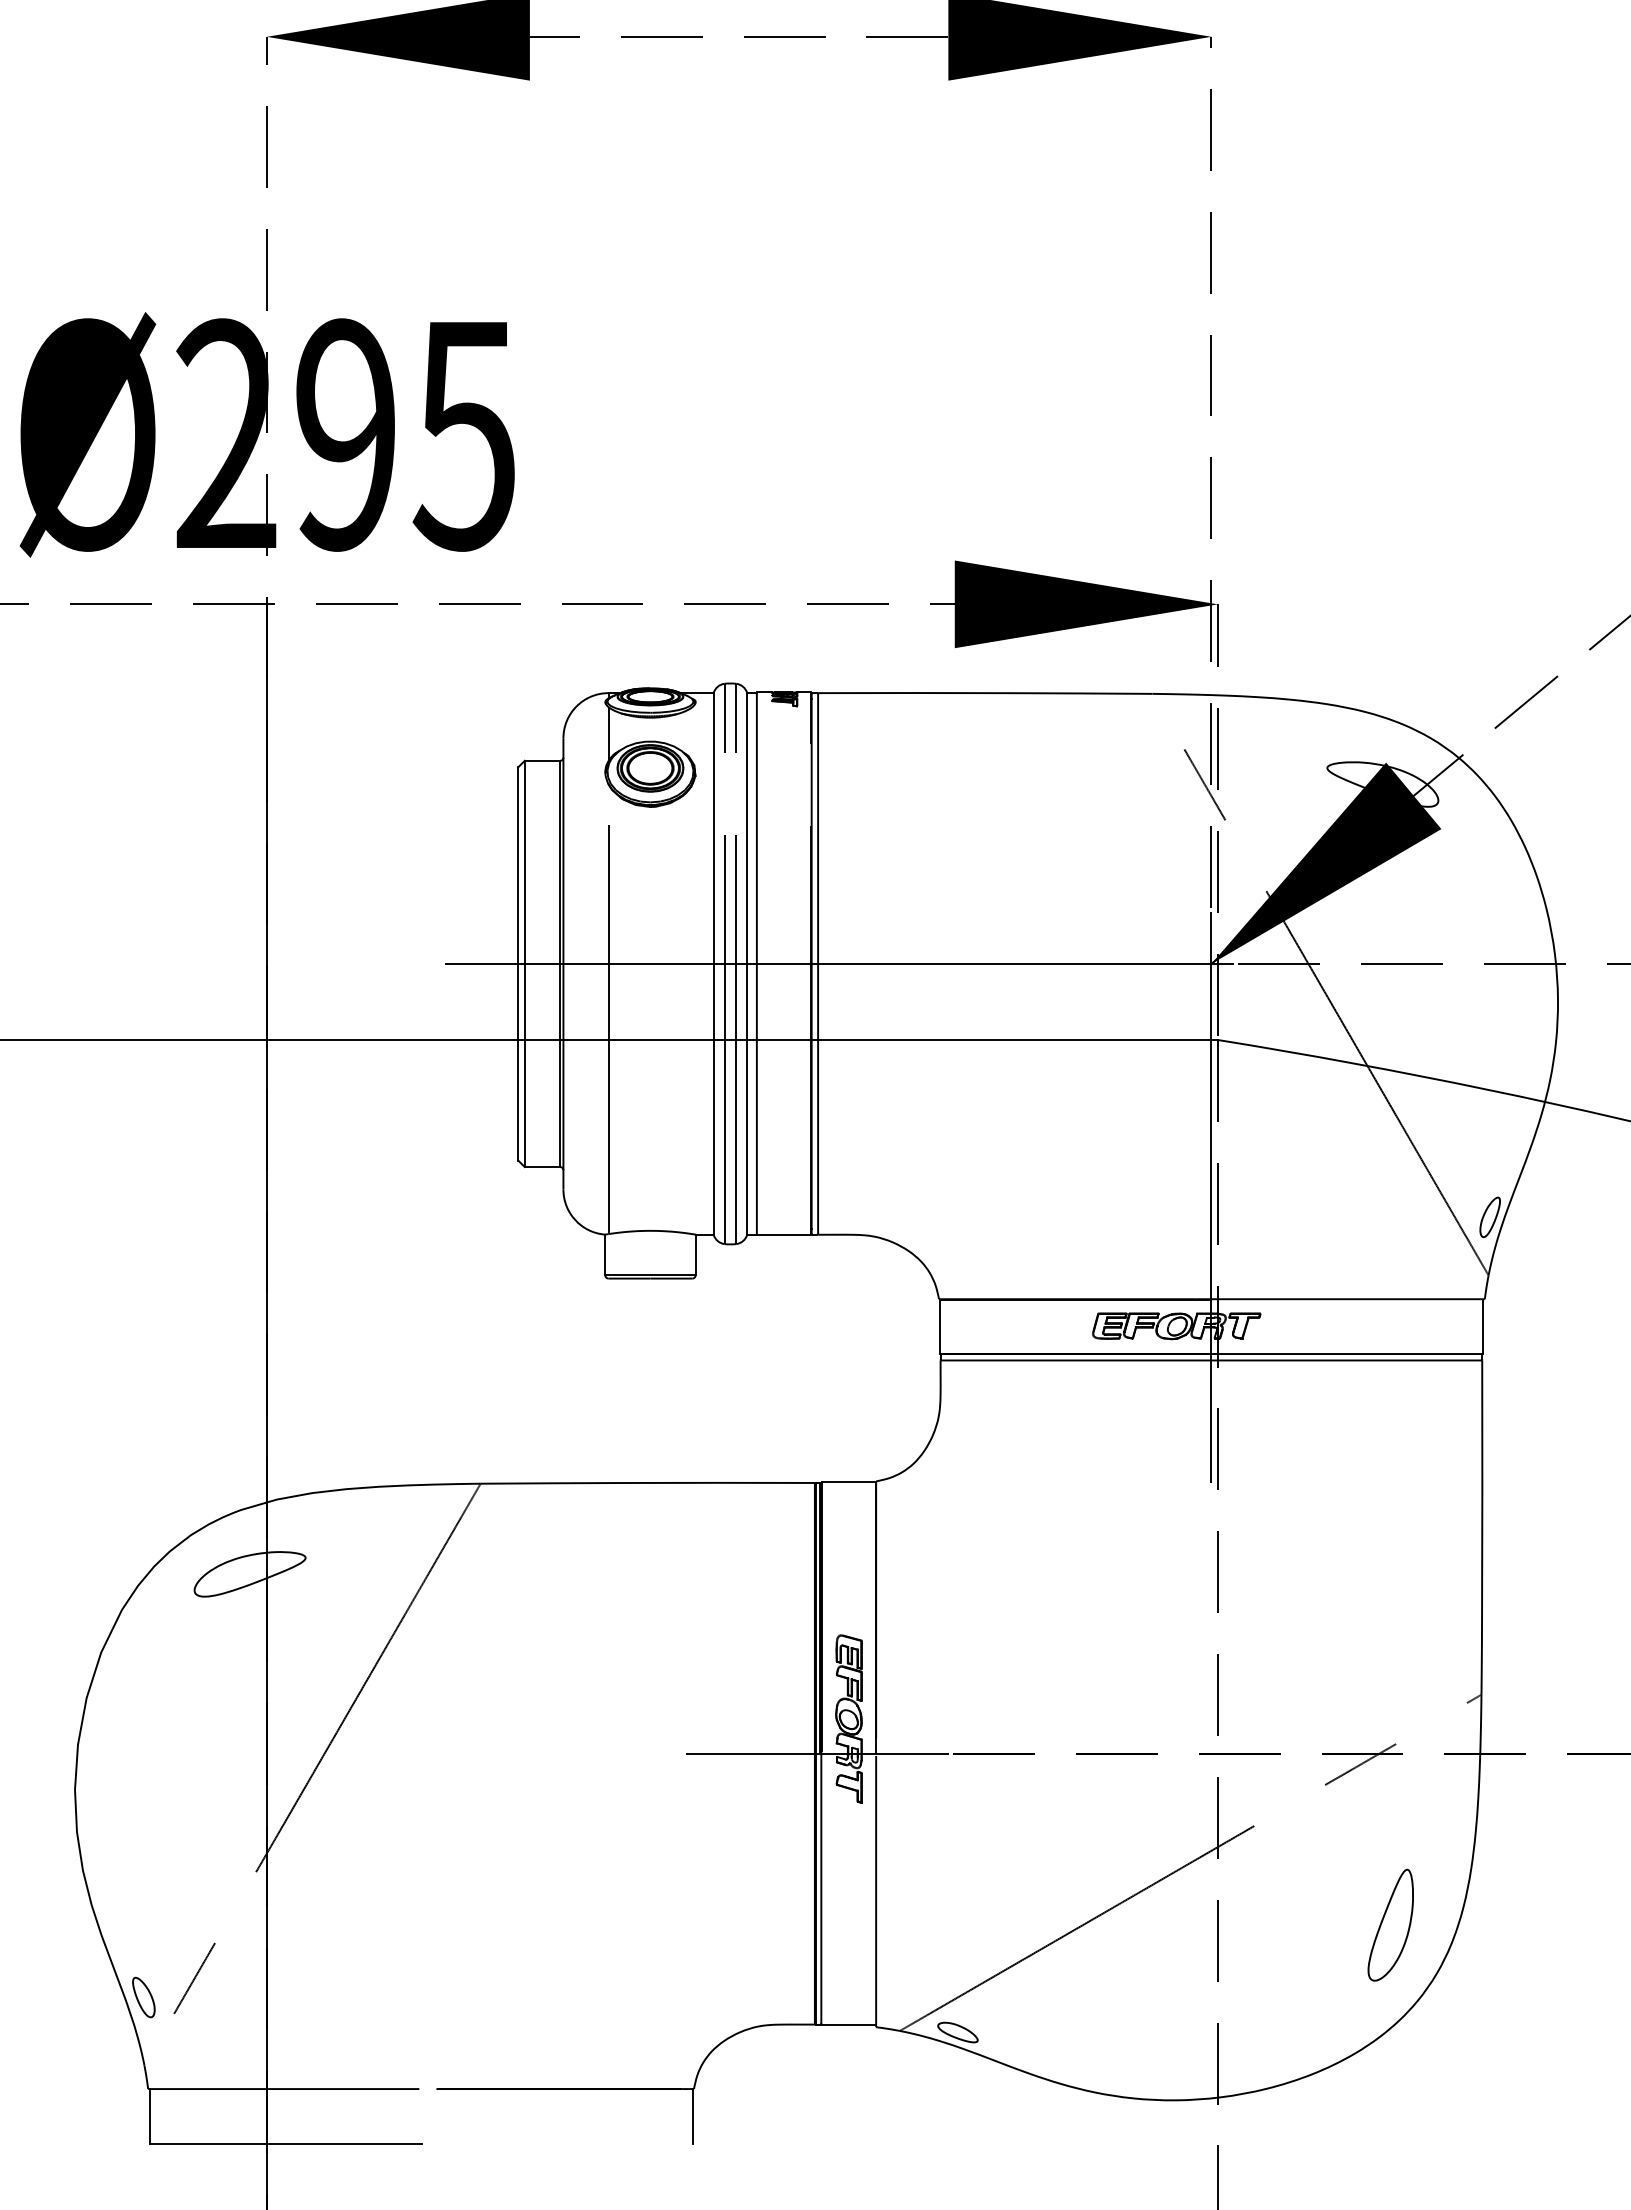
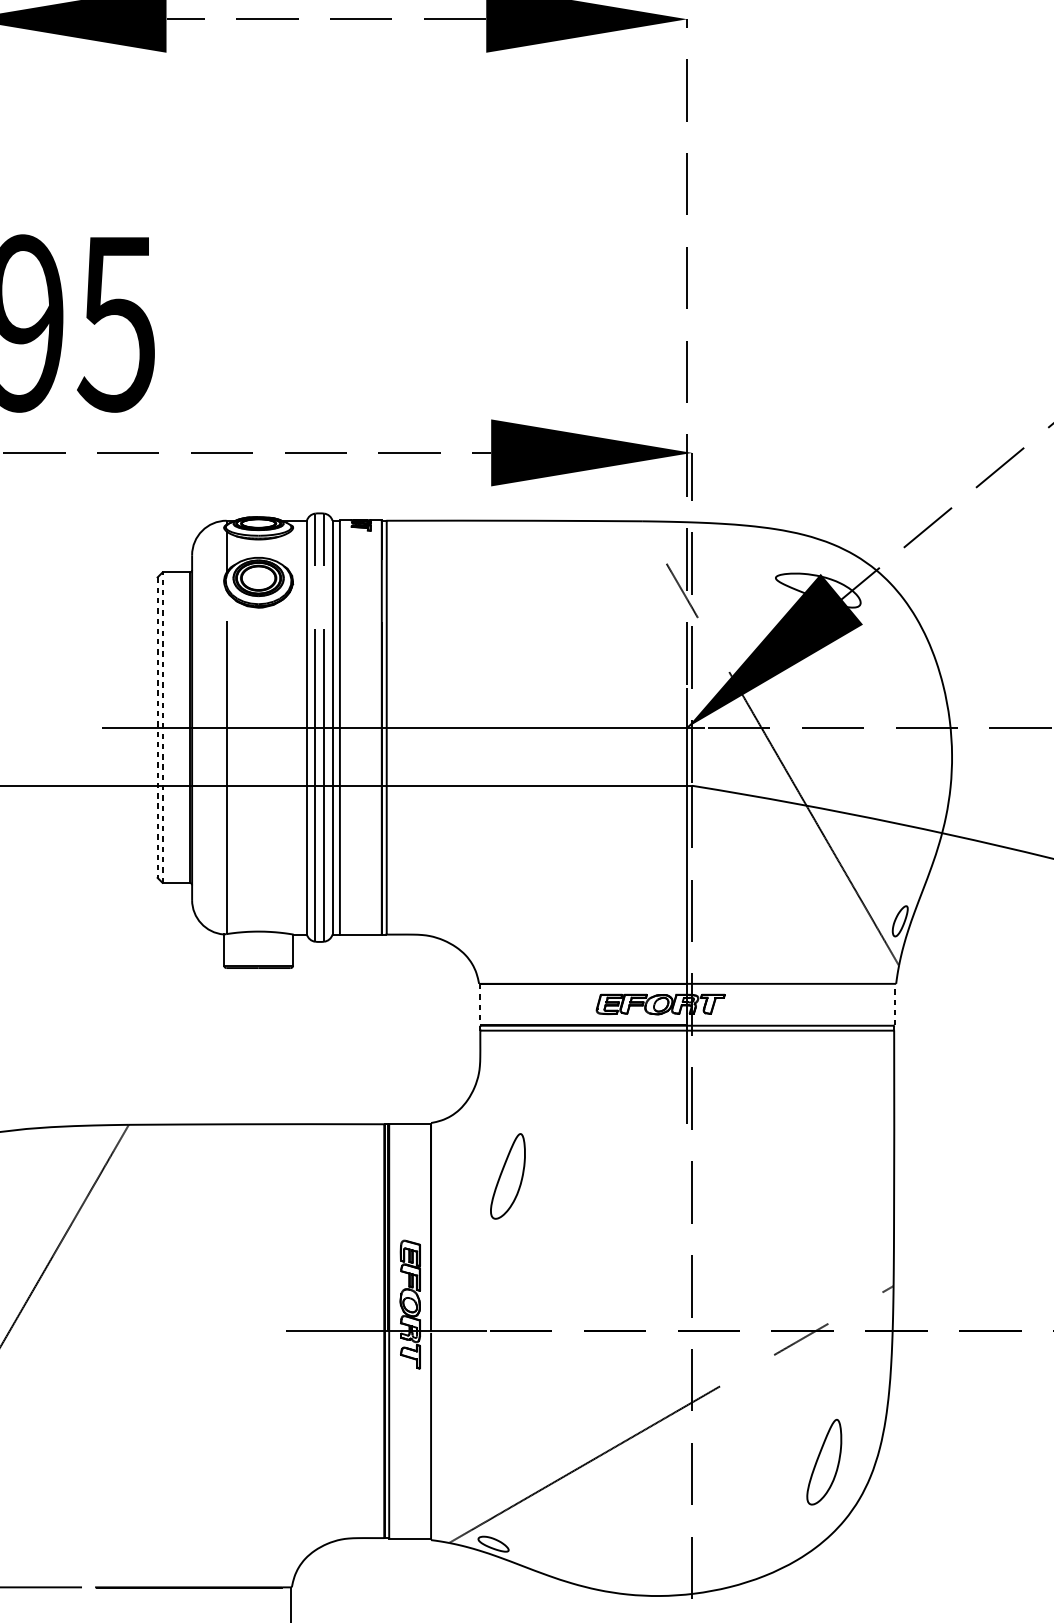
line: (518, 963) -> (157, 727), solid -> dashed
line: (524, 963) -> (162, 727), solid -> dashed
line: (1482, 1326) -> (894, 1004), solid -> dashed
line: (939, 1327) -> (479, 1005), solid -> dashed
part: (976, 1550) -> (507, 1175), added

